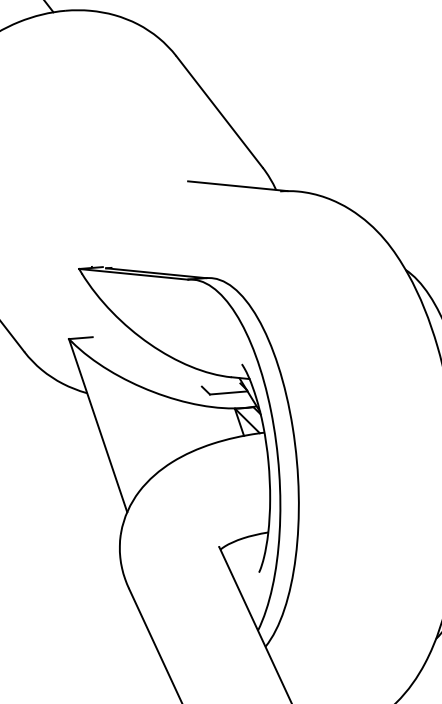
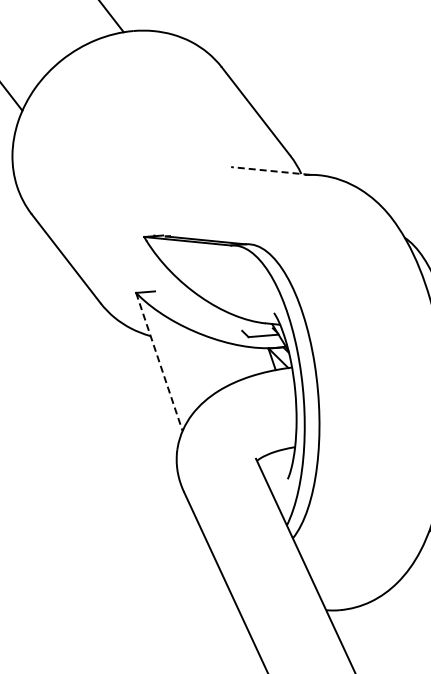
line: (237, 185) -> (270, 170), solid -> dashed
line: (98, 425) -> (159, 361), solid -> dashed

